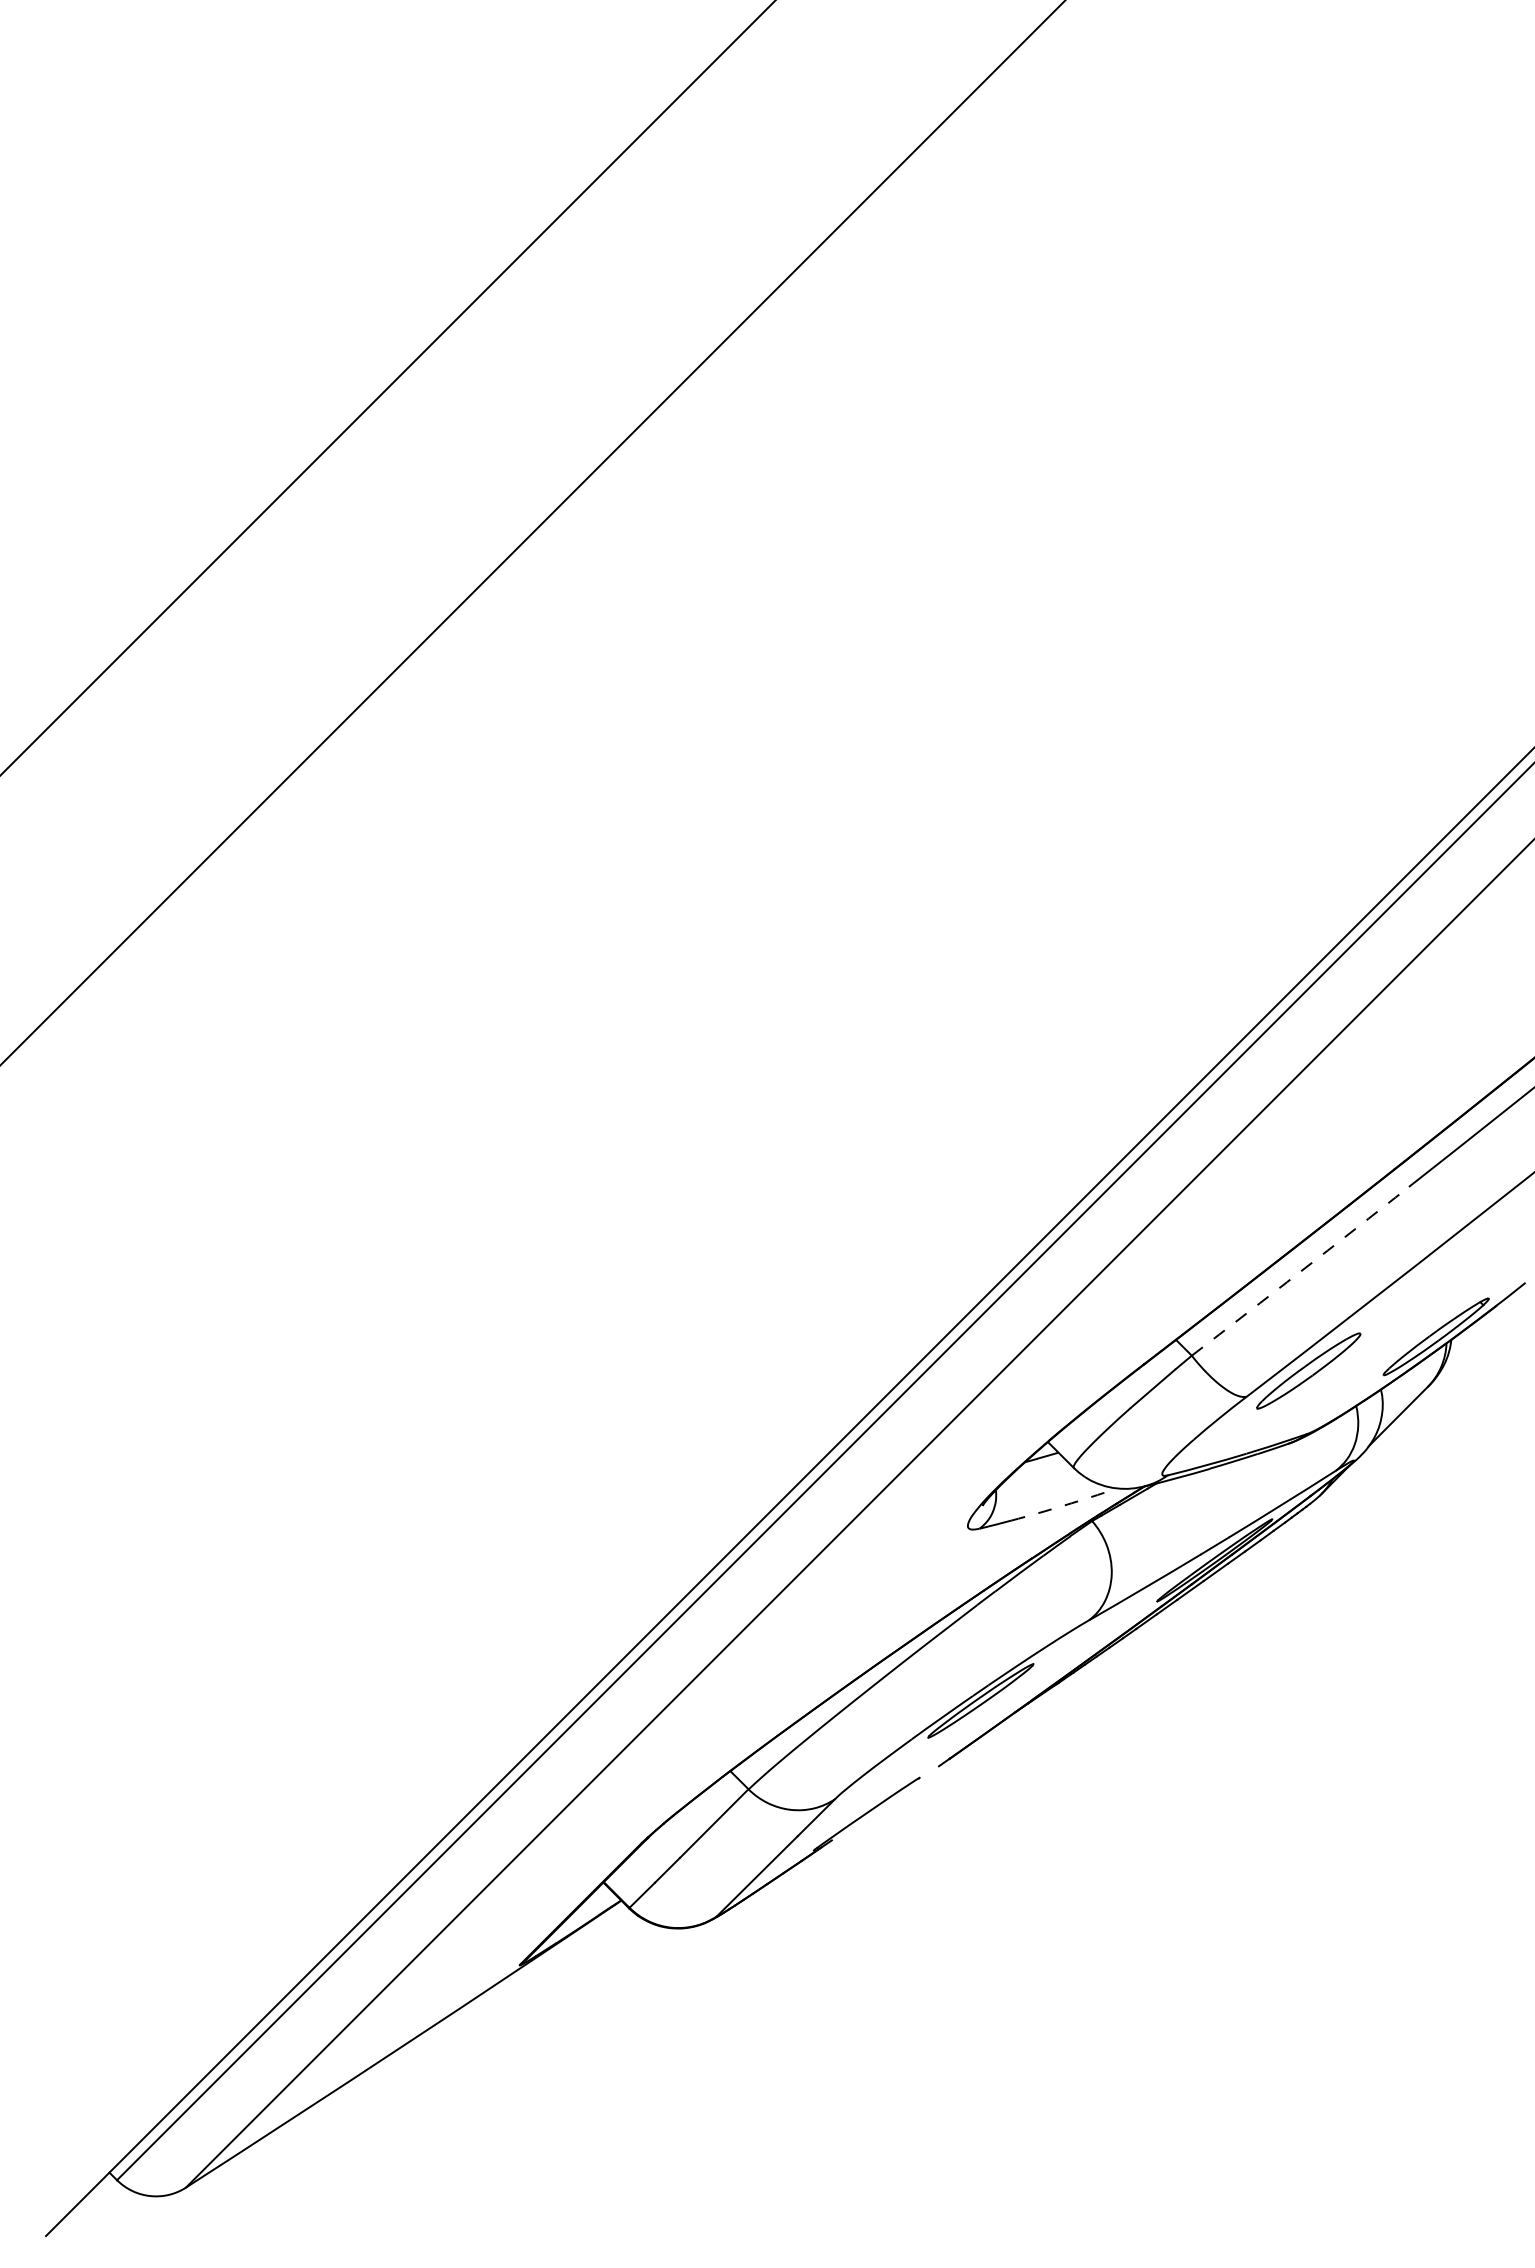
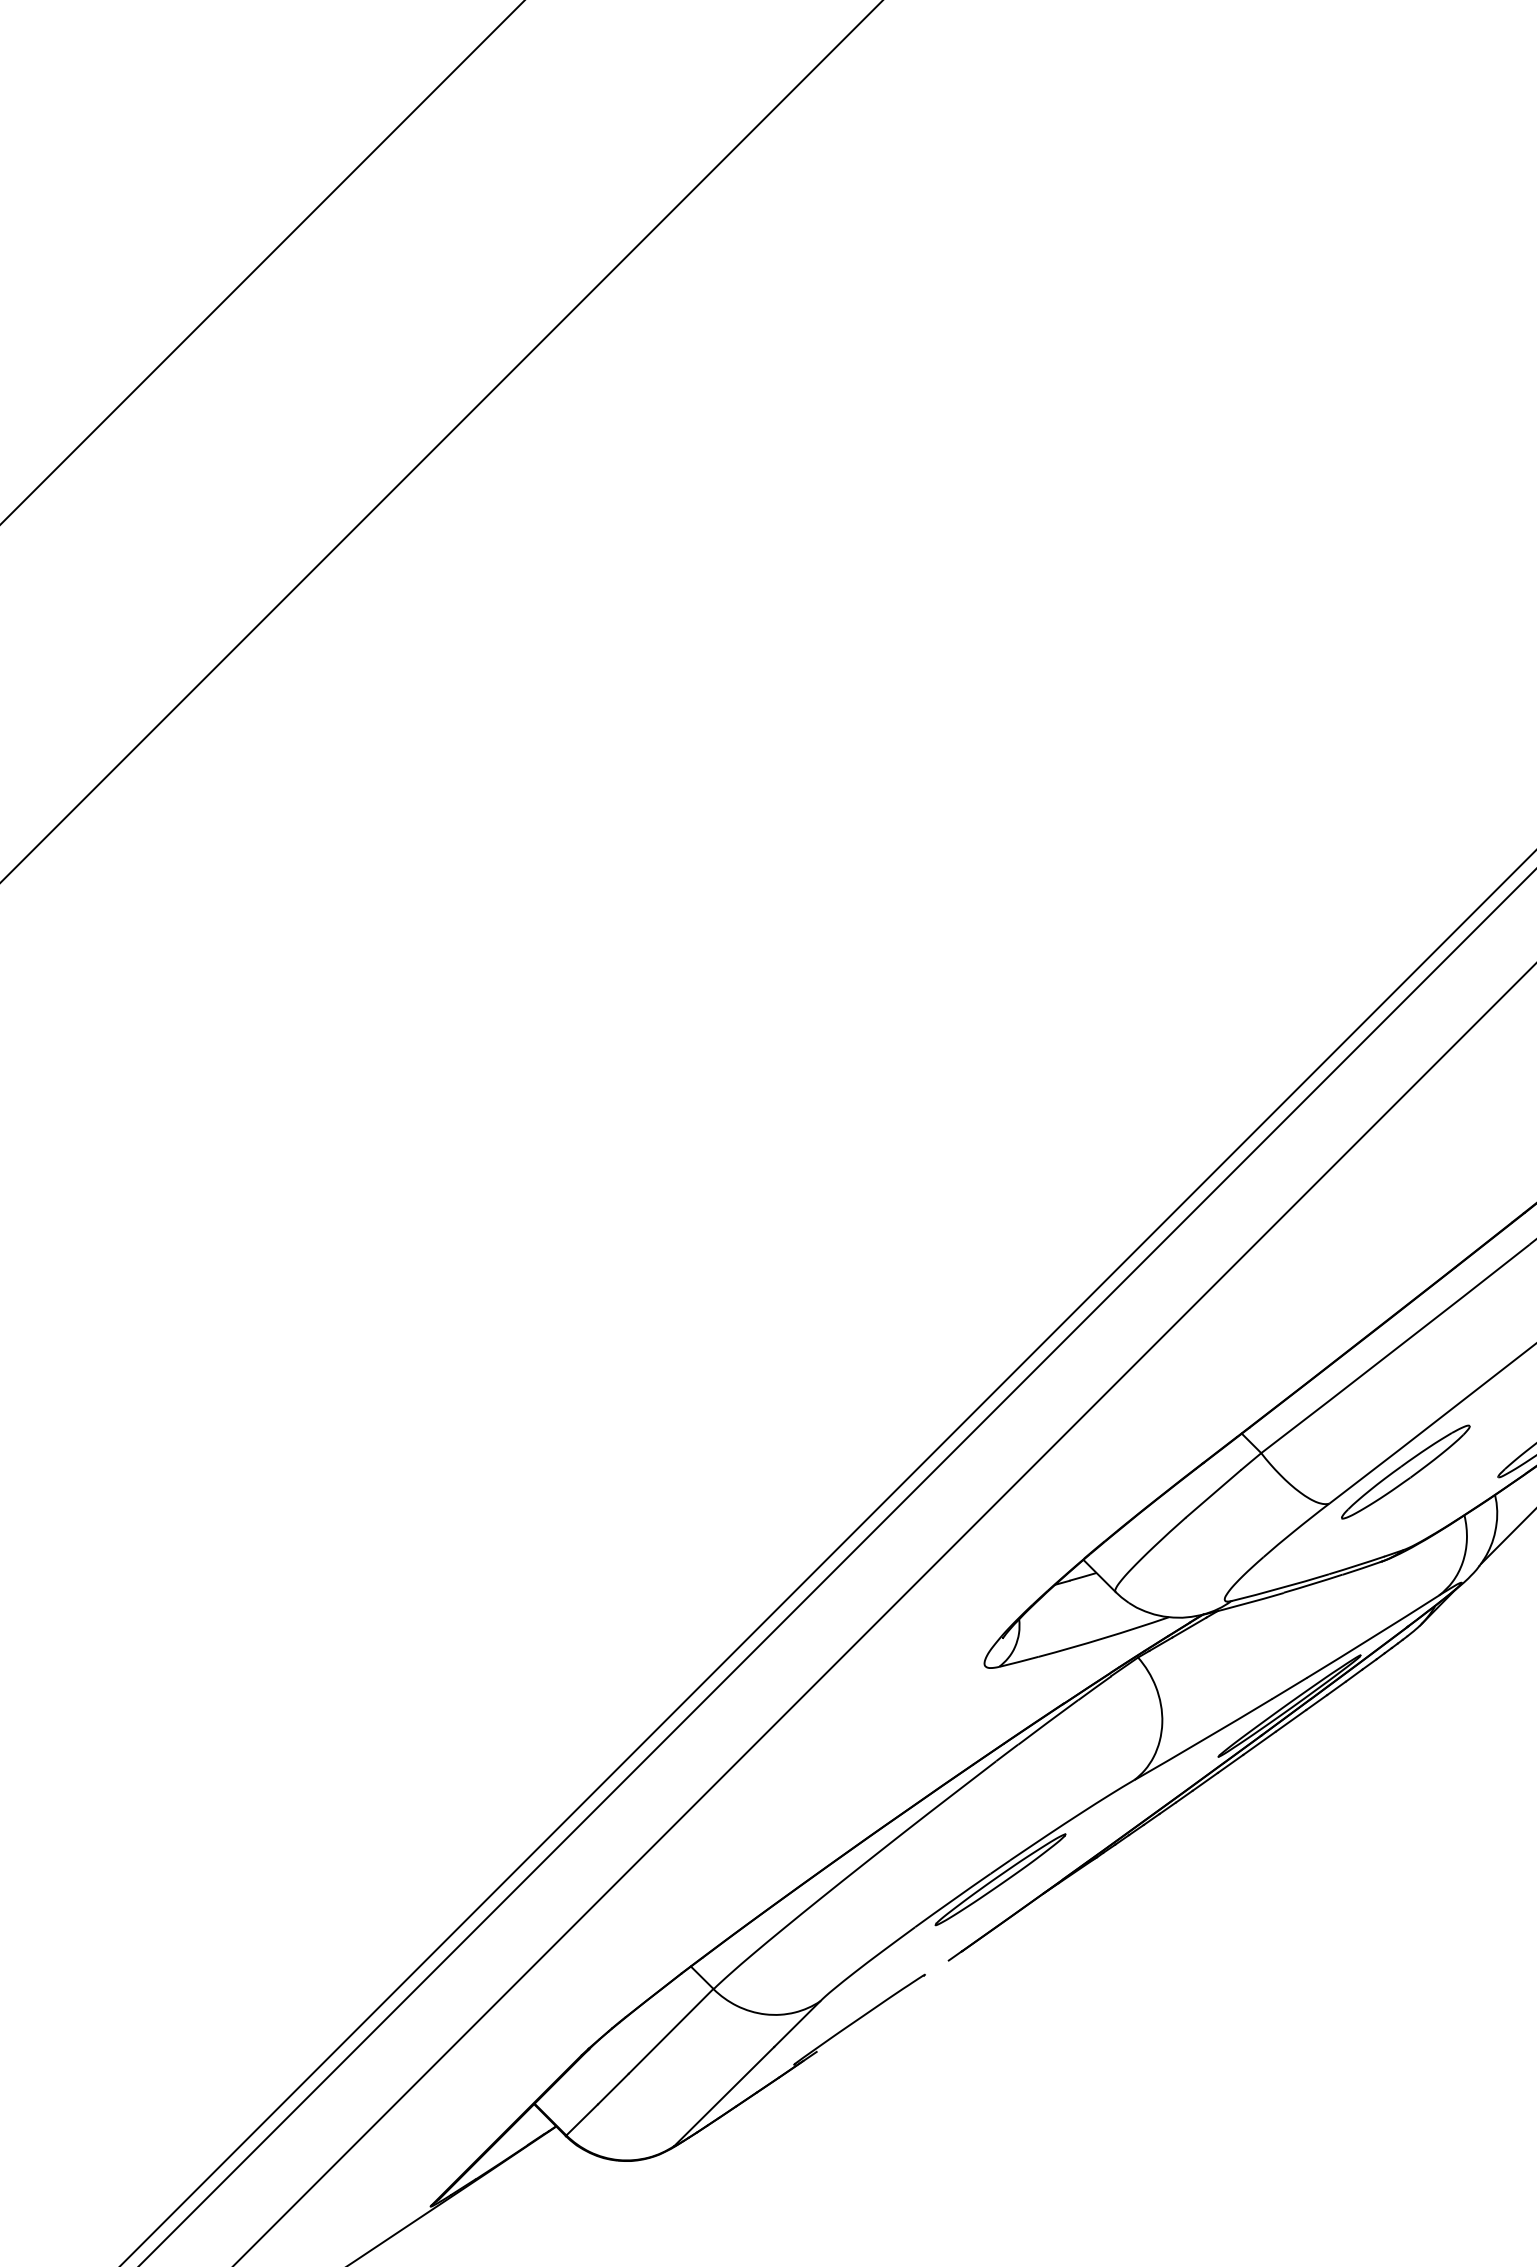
arc: (1300, 1271) -> (1395, 1349), dashed -> solid
arc: (1064, 1505) -> (1103, 1638), dashed -> solid

